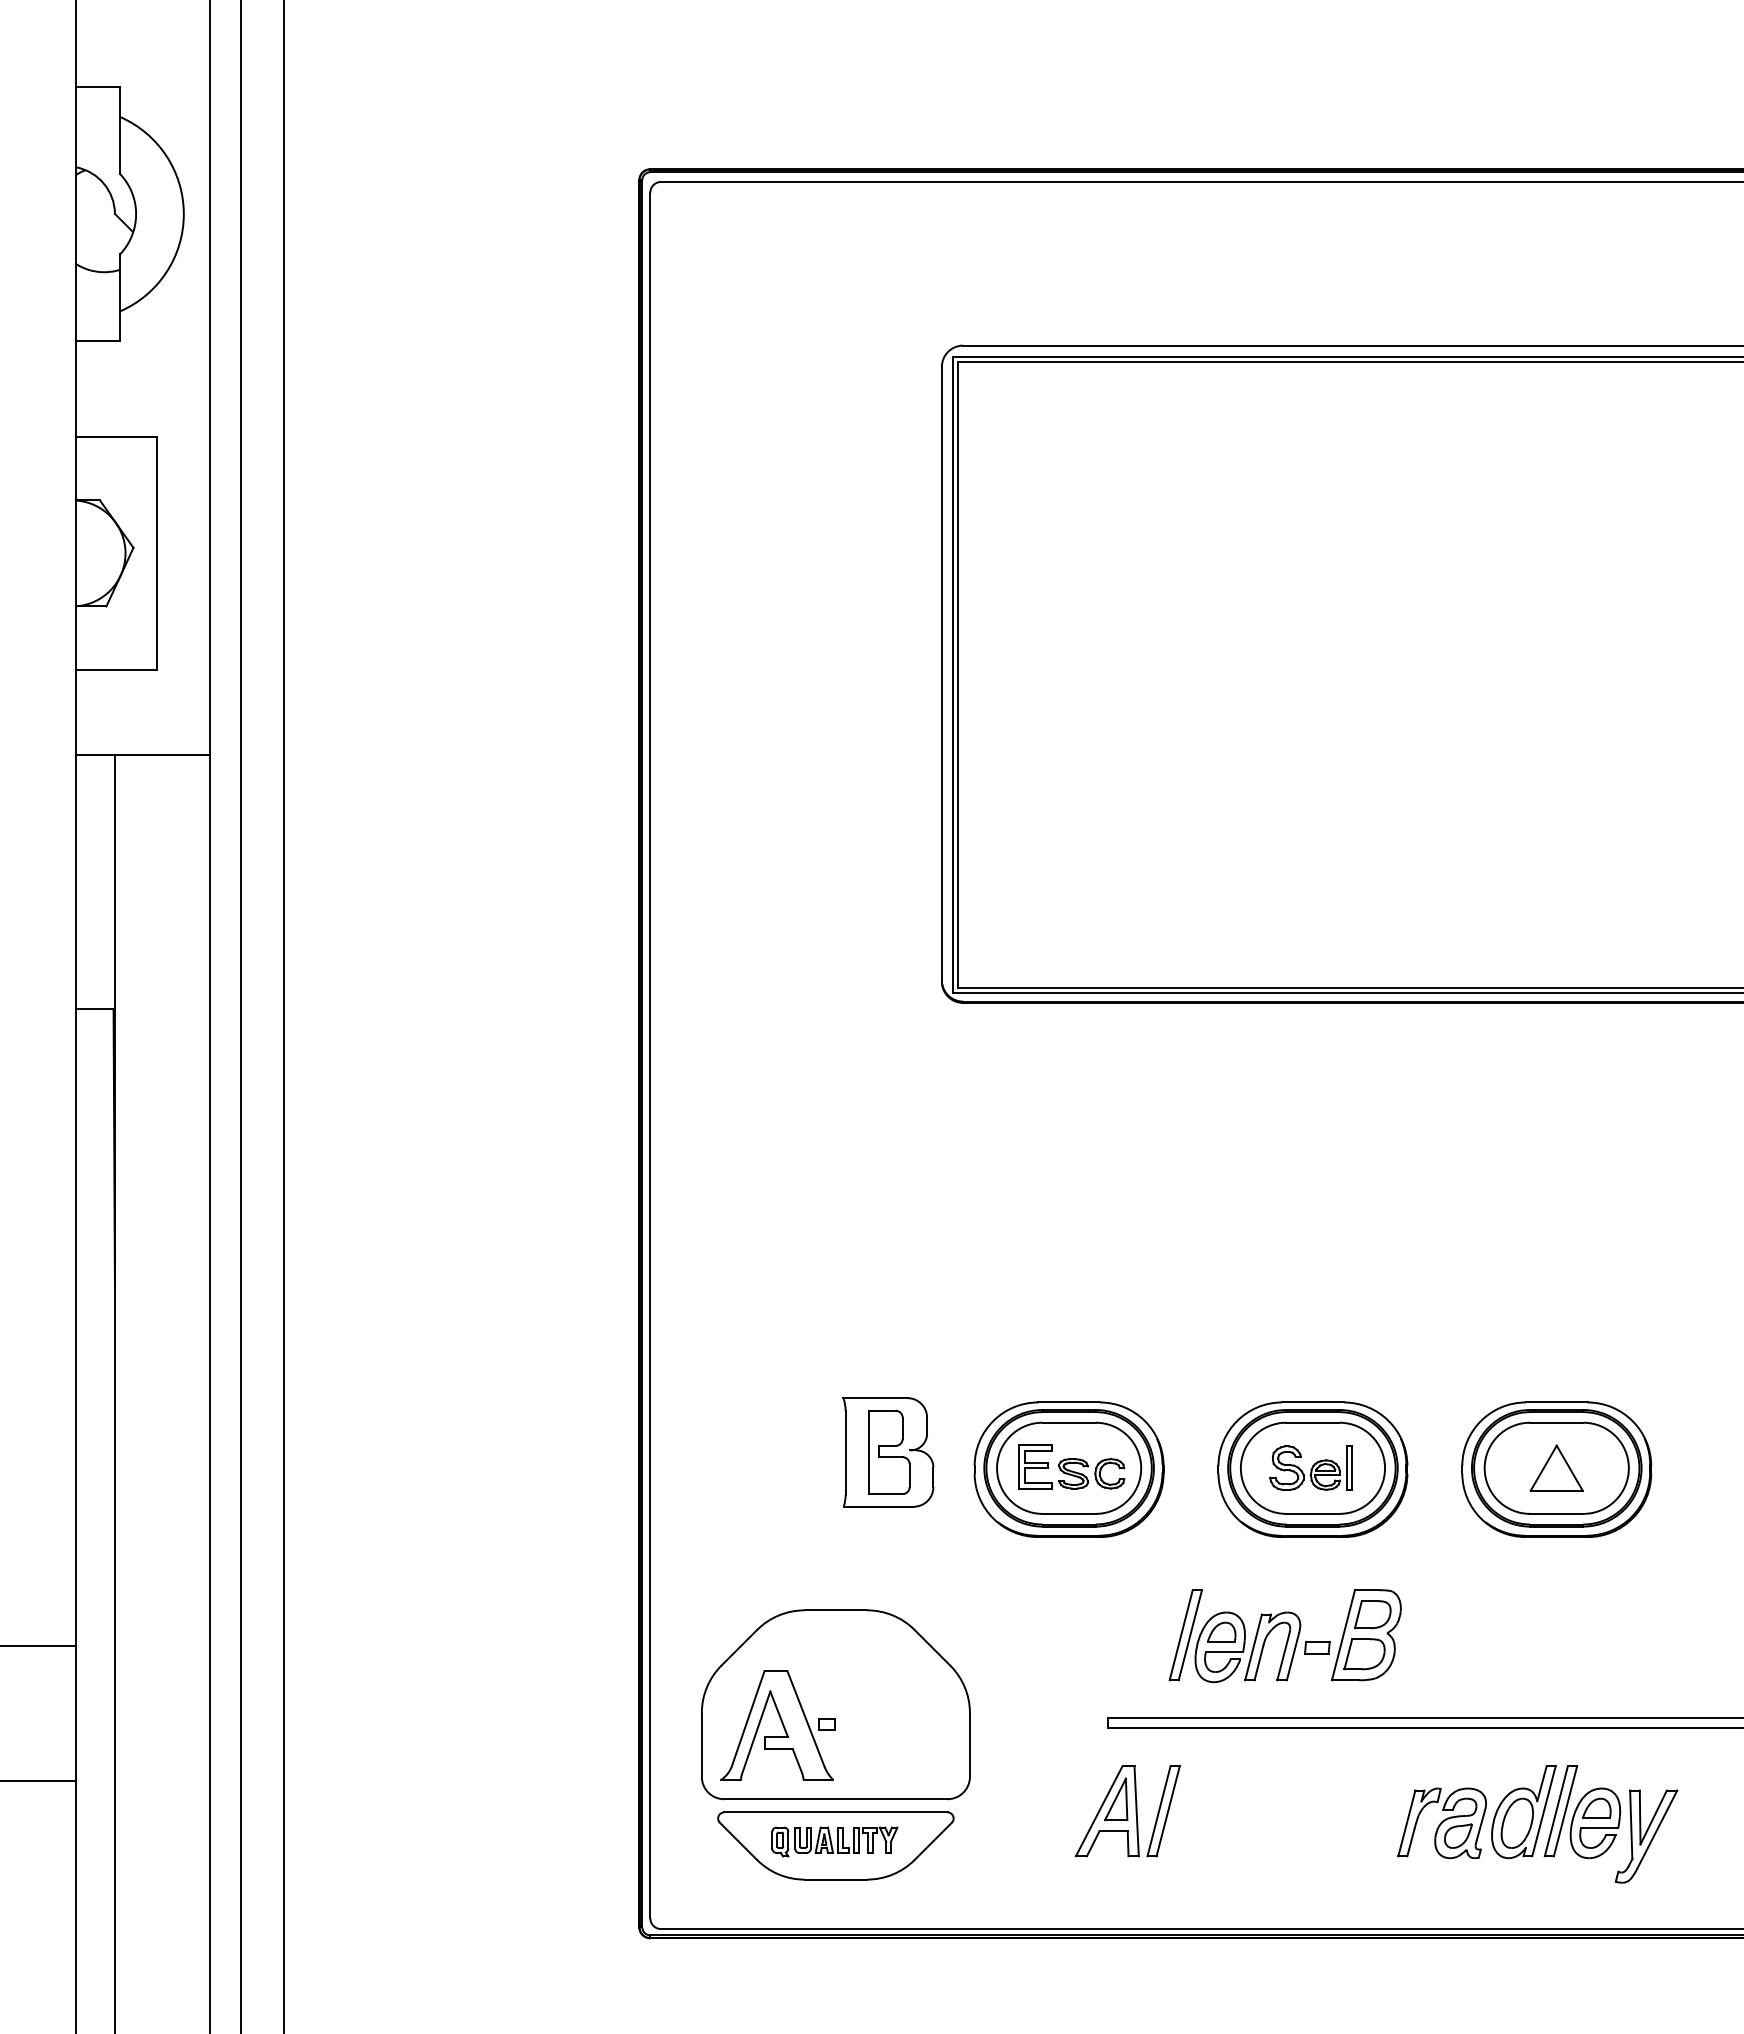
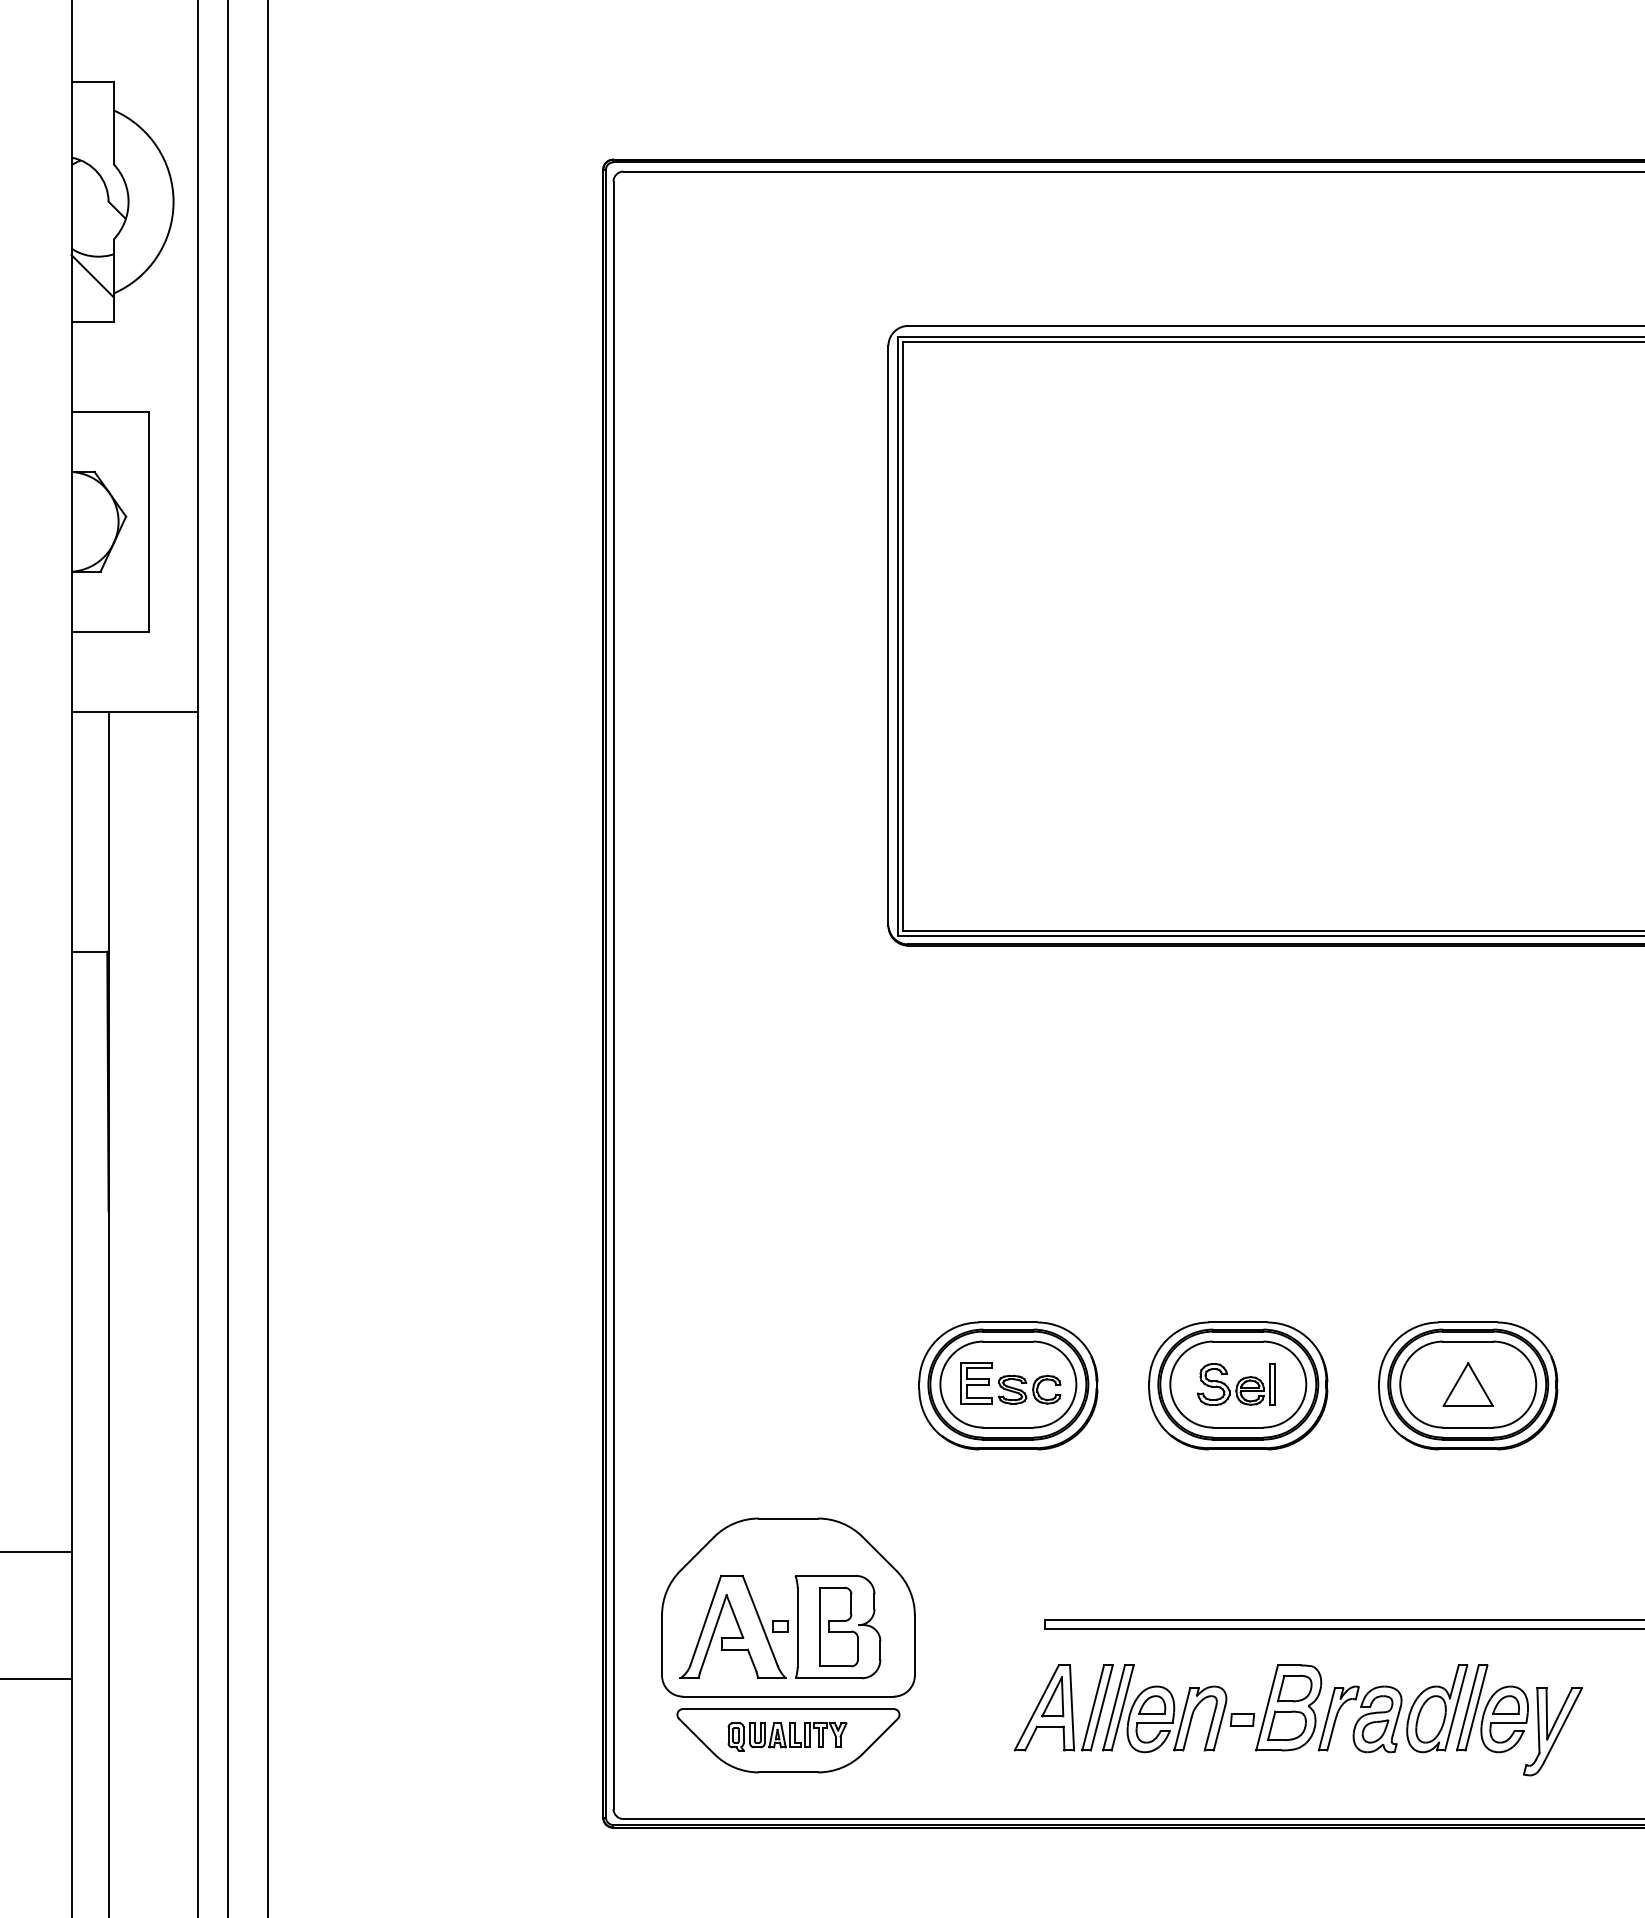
line: (97, 292) -> (92, 275), added
part: (888, 1452) -> (838, 1627), moved
part: (1284, 1636) -> (1211, 1709), moved

